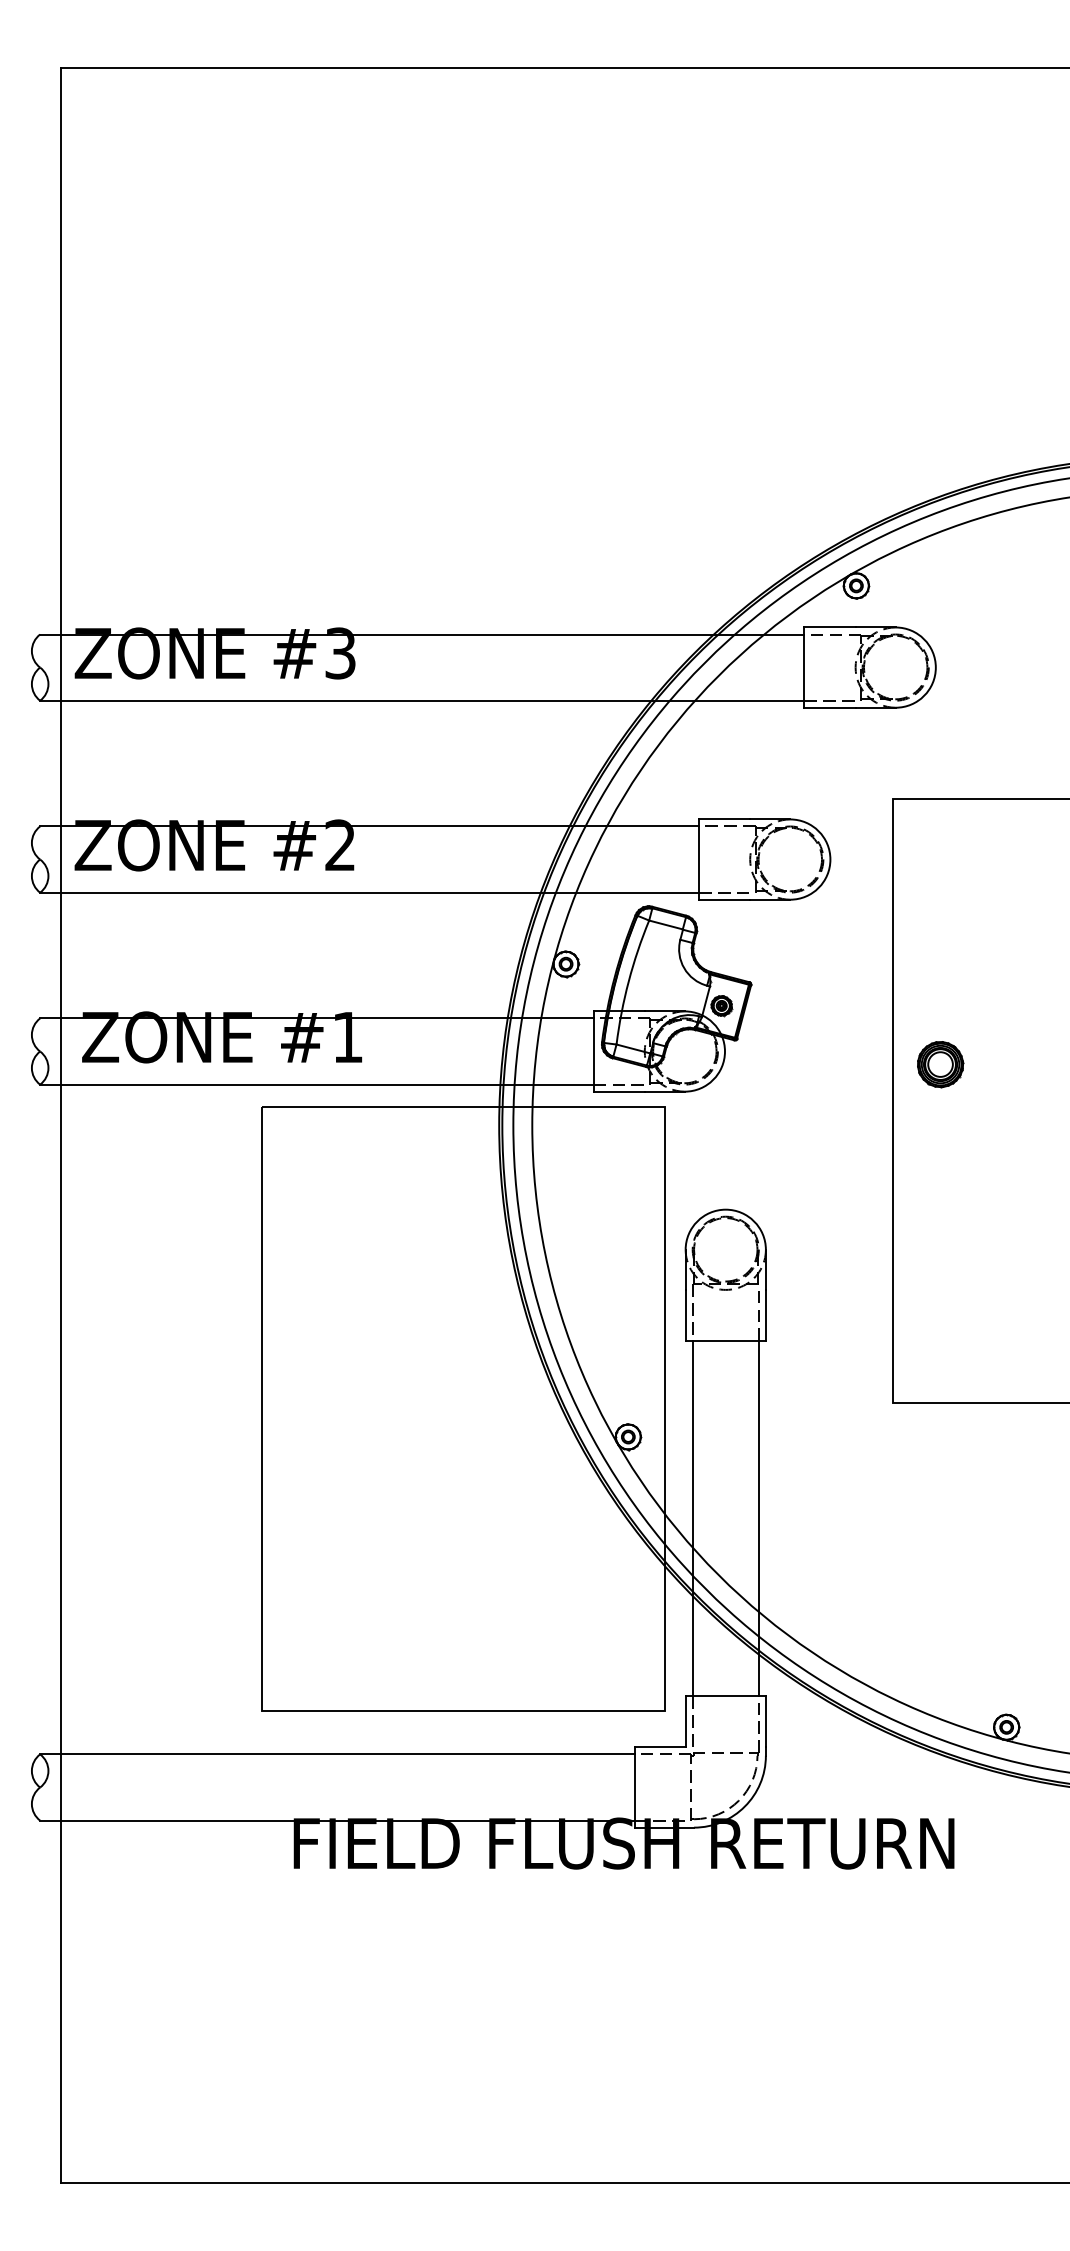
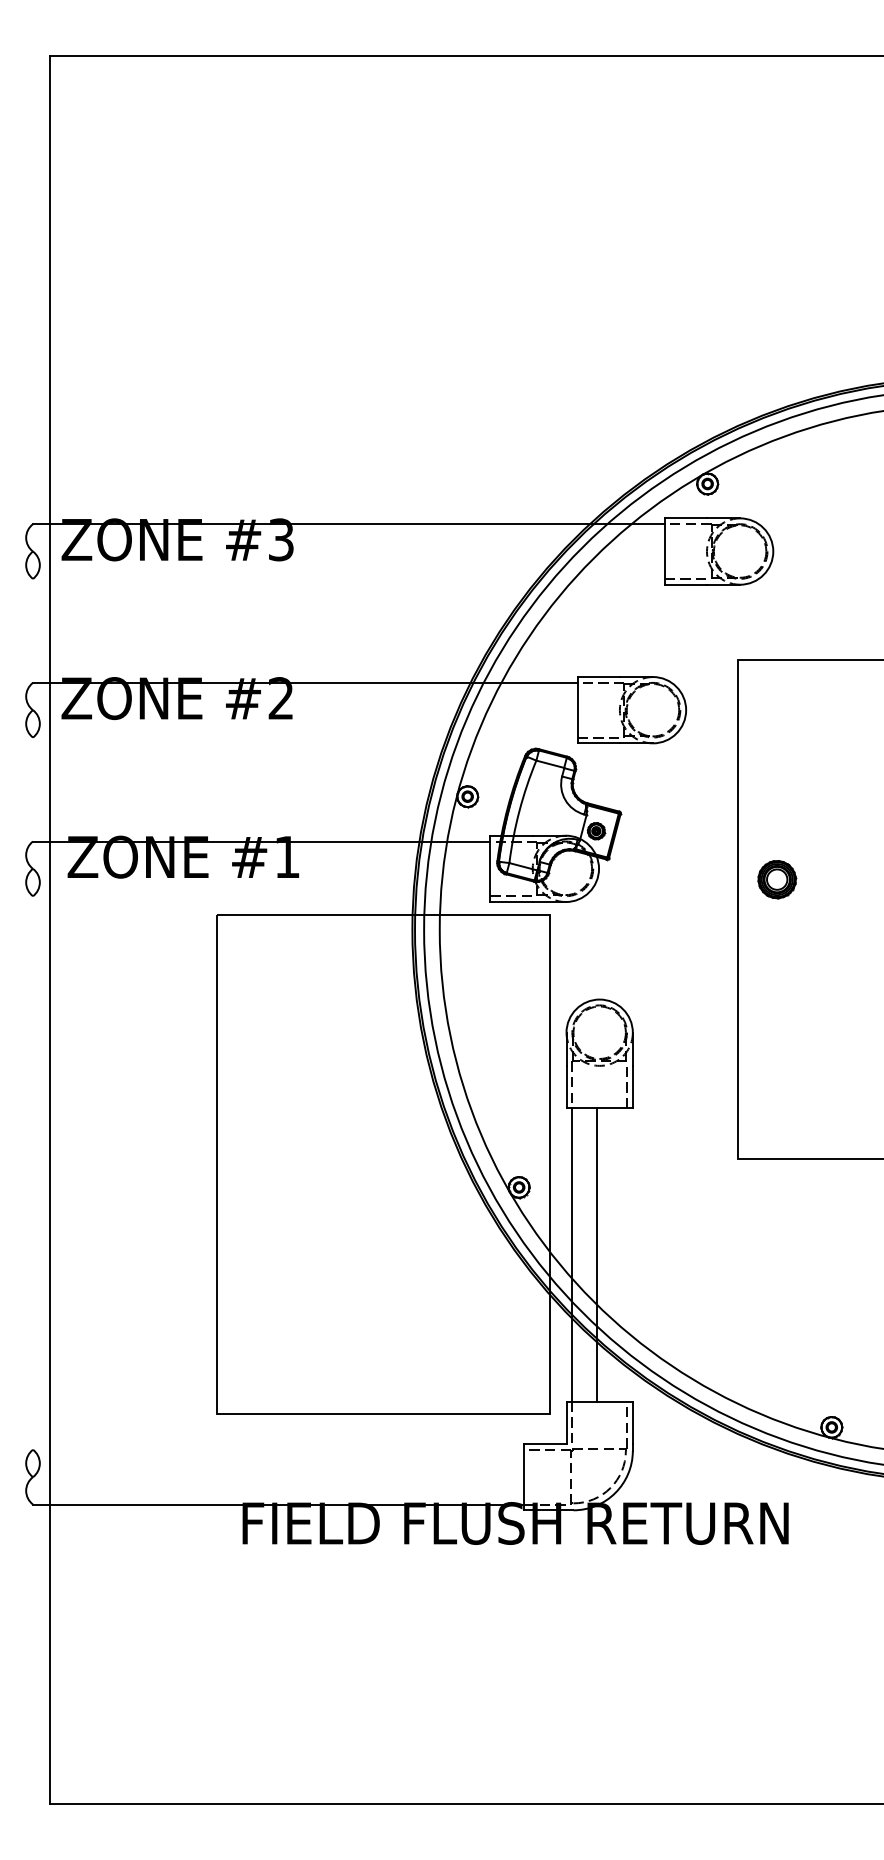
line: (422, 700) -> (349, 578), removed
line: (369, 892) -> (305, 737), removed
line: (316, 1084) -> (261, 896), removed
line: (758, 1518) -> (596, 1254), moved
line: (337, 1754) -> (278, 1449), removed

